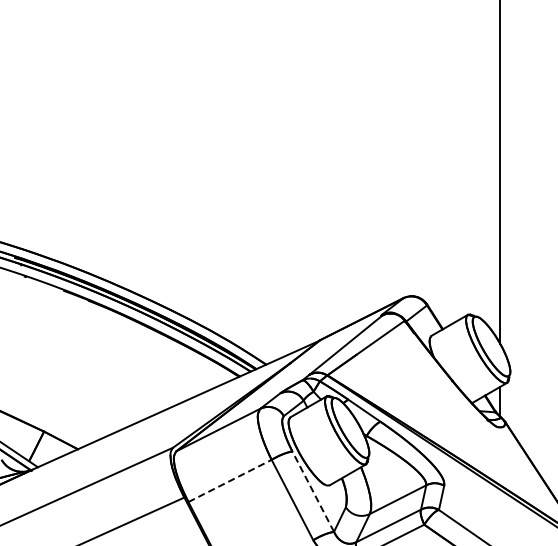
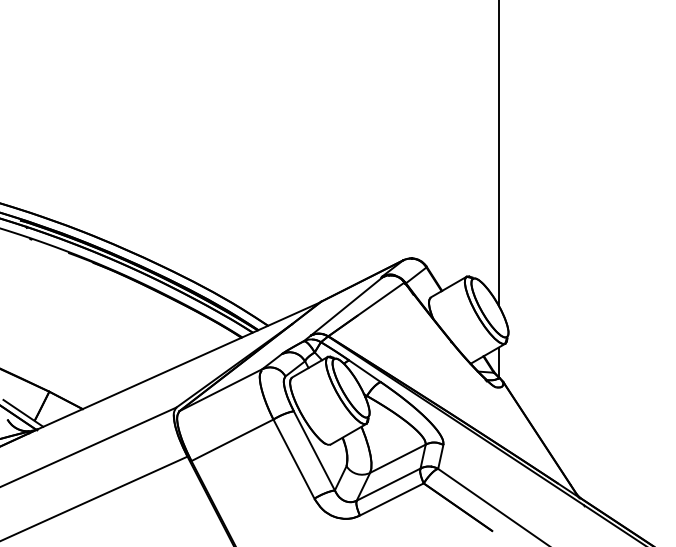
line: (230, 481) -> (232, 440), dashed -> solid
line: (313, 491) -> (314, 450), dashed -> solid

